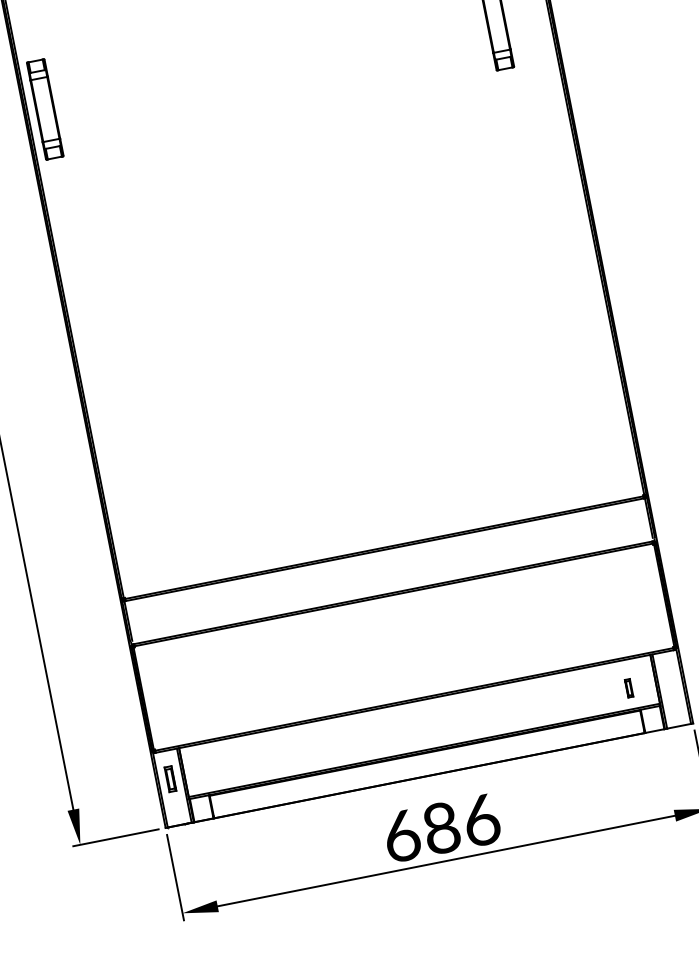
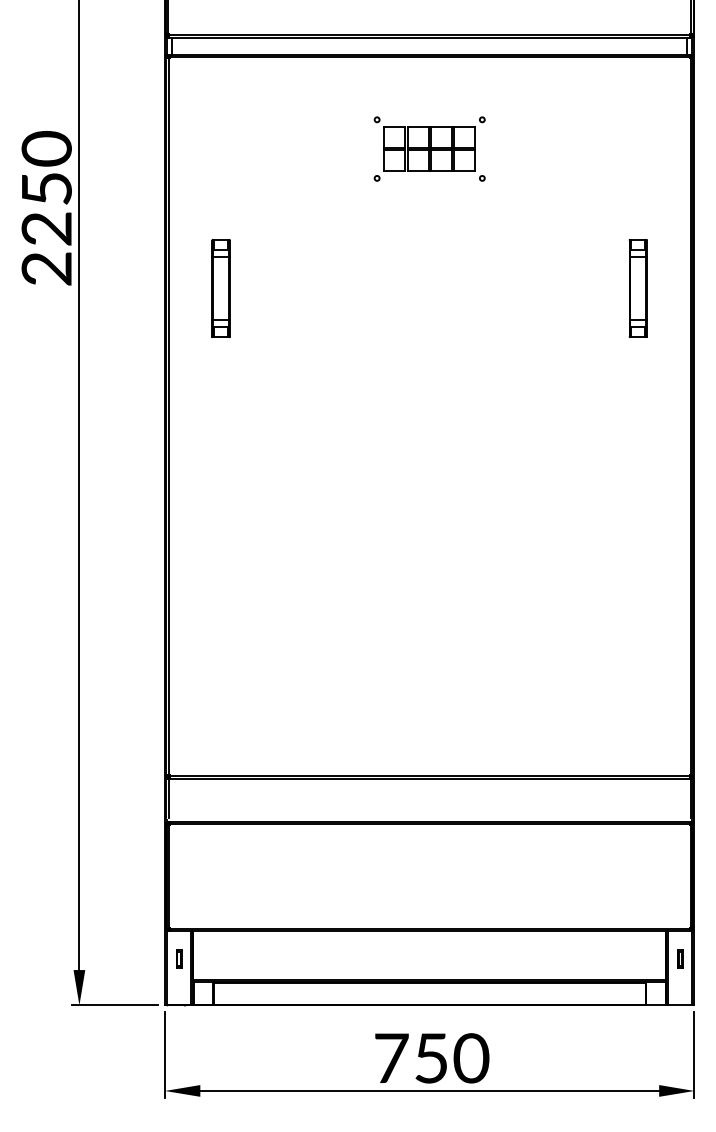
part: (44, 109) -> (220, 288), moved
part: (629, 687) -> (680, 958), moved
part: (170, 778) -> (179, 958), size x0.71
text: (442, 828) -> (432, 1058), 686 -> 750

